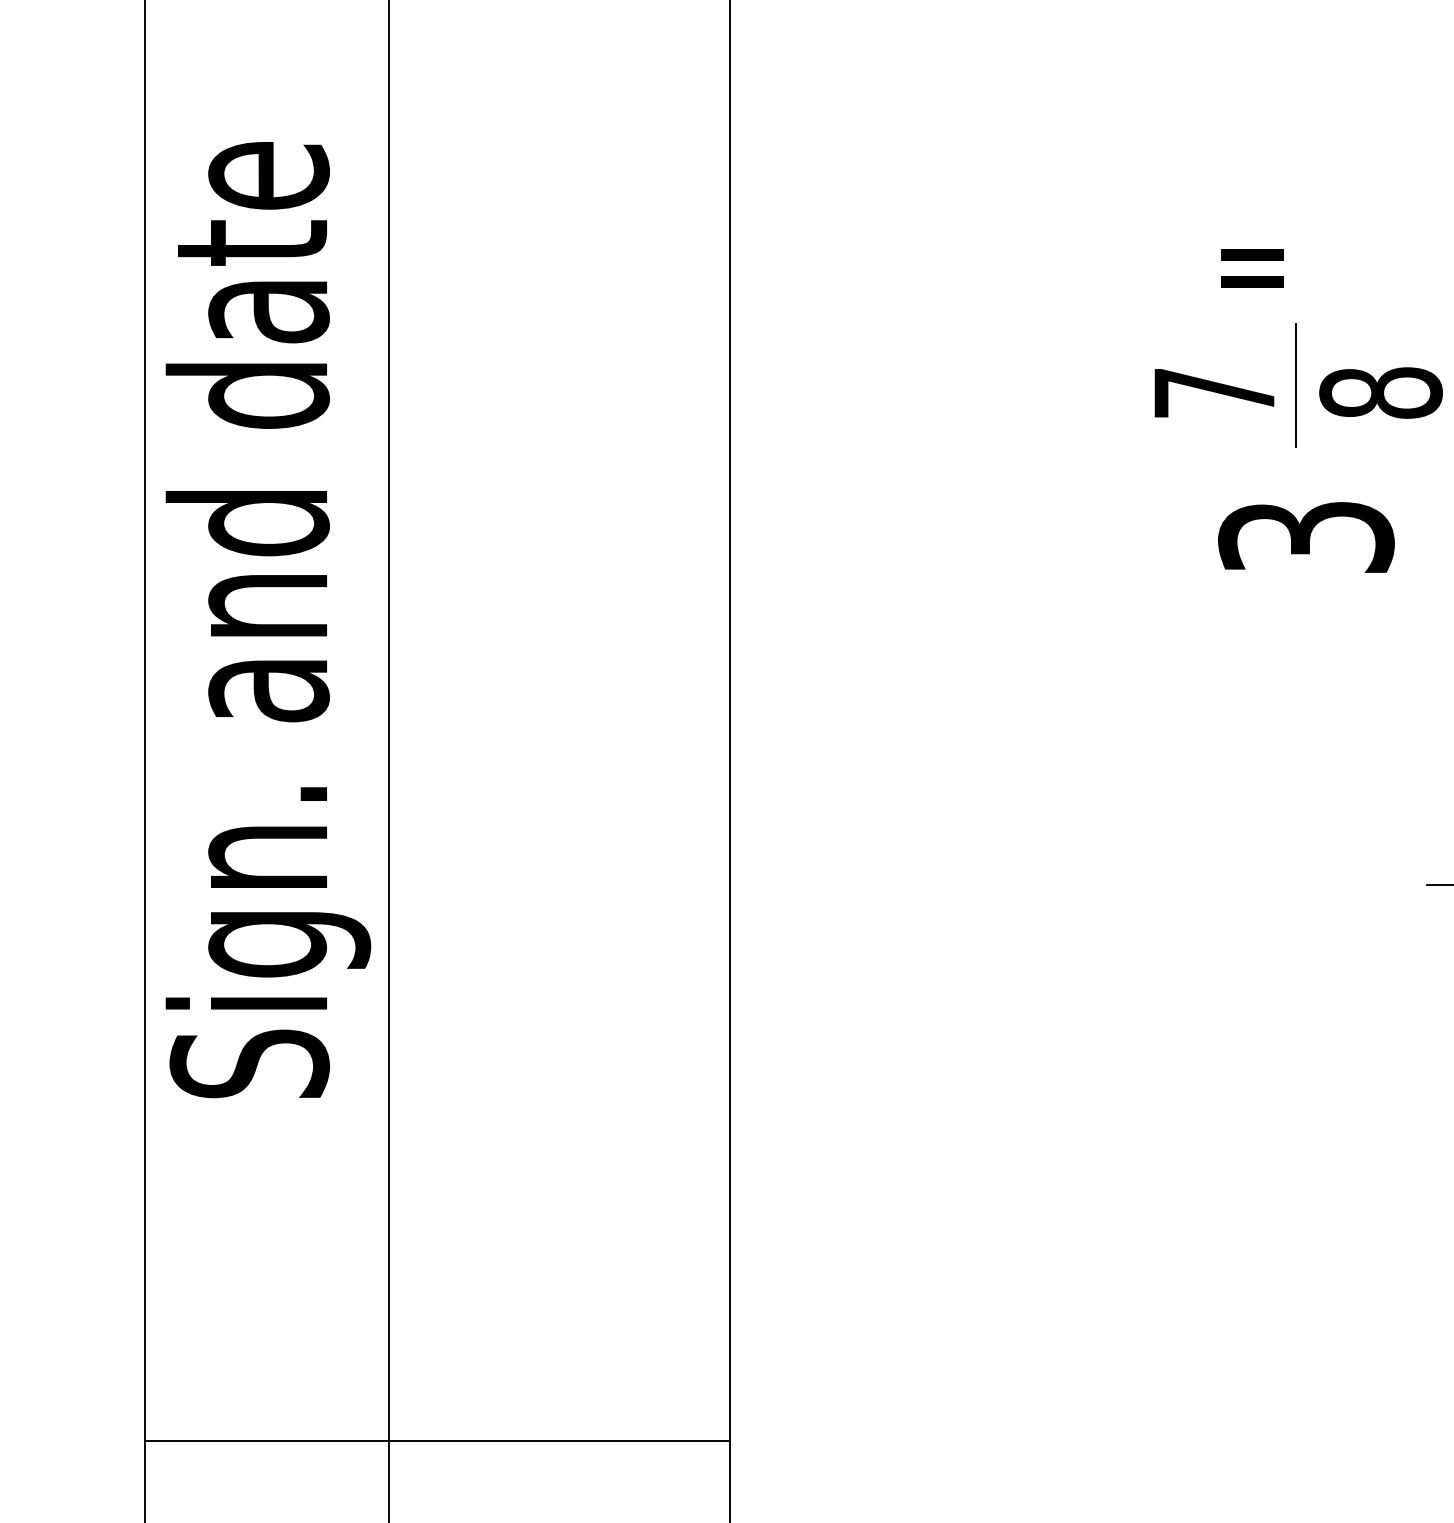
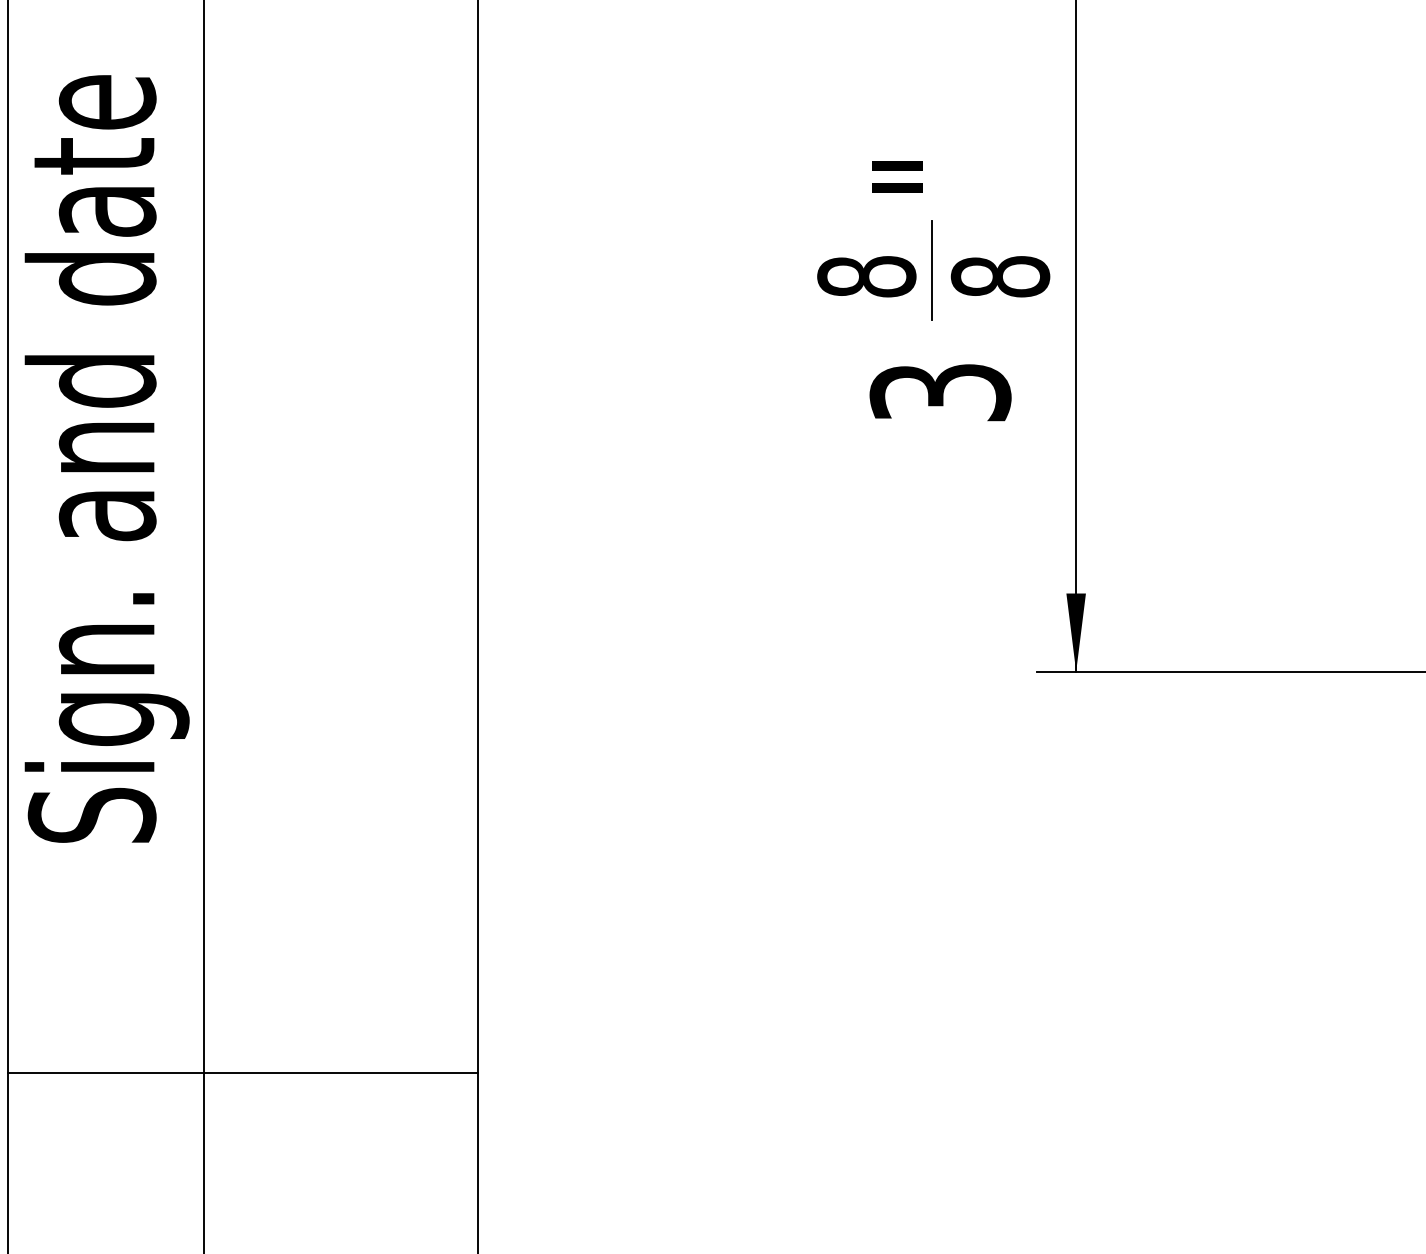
text: (1214, 392) -> (866, 276), 7 -> 8
line: (436, 1441) -> (242, 1073), moved

